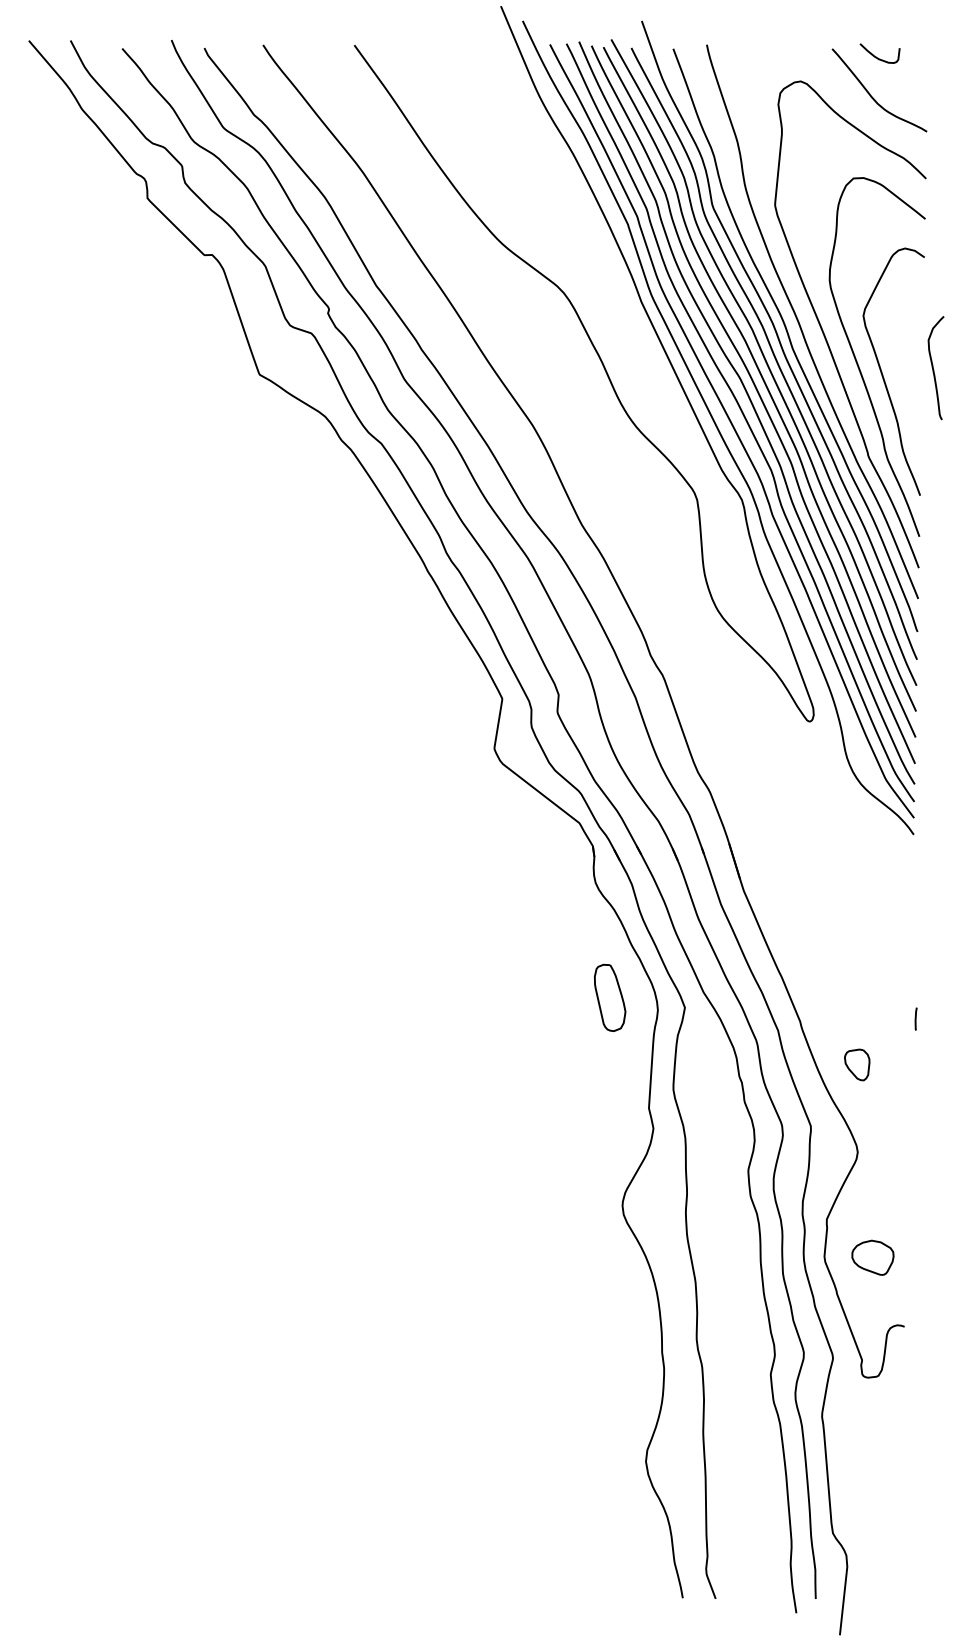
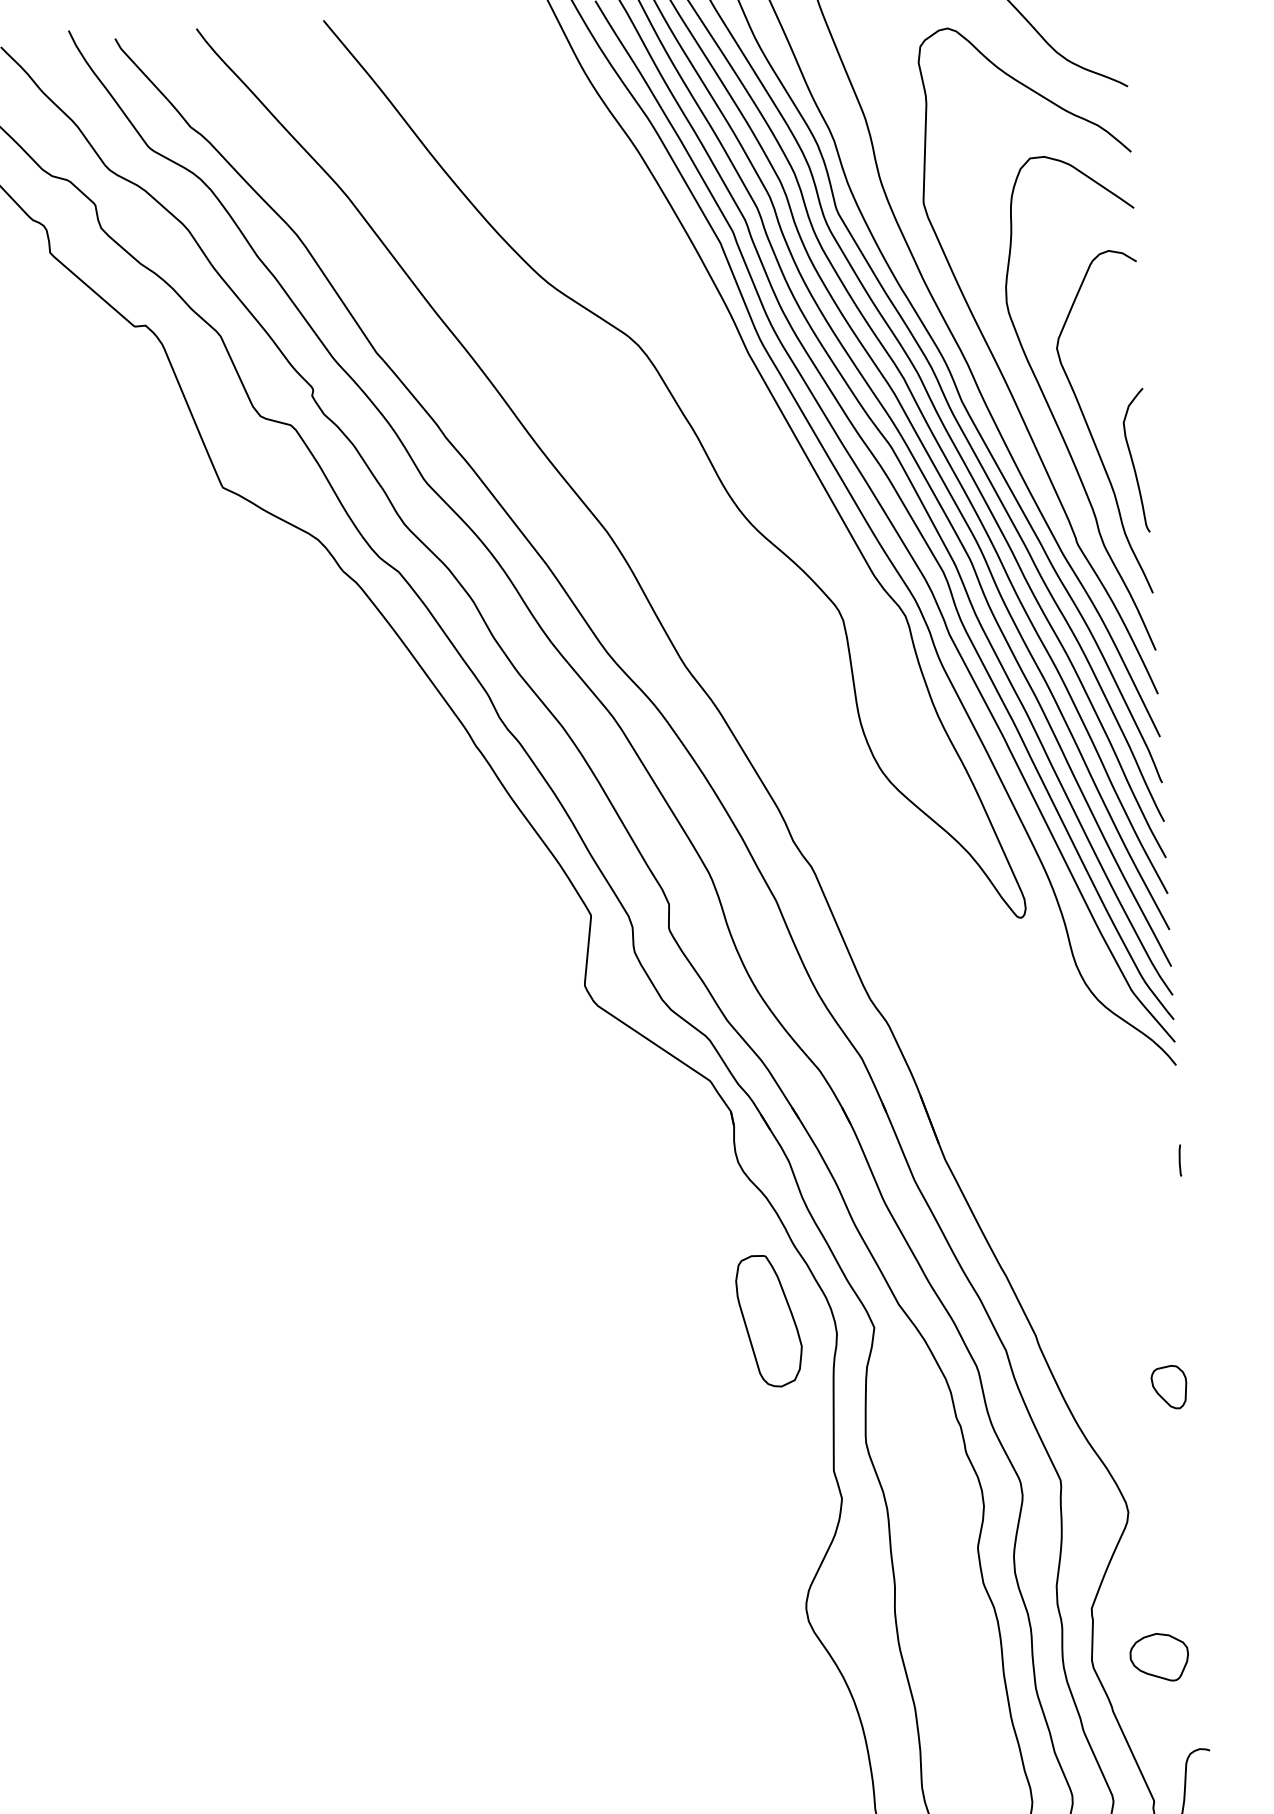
curve: (934, 369) -> (1134, 462), moved
part: (609, 997) -> (768, 1320), size x1.43
line: (915, 1018) -> (1179, 1159), moved
part: (857, 1064) -> (1169, 1386), moved

